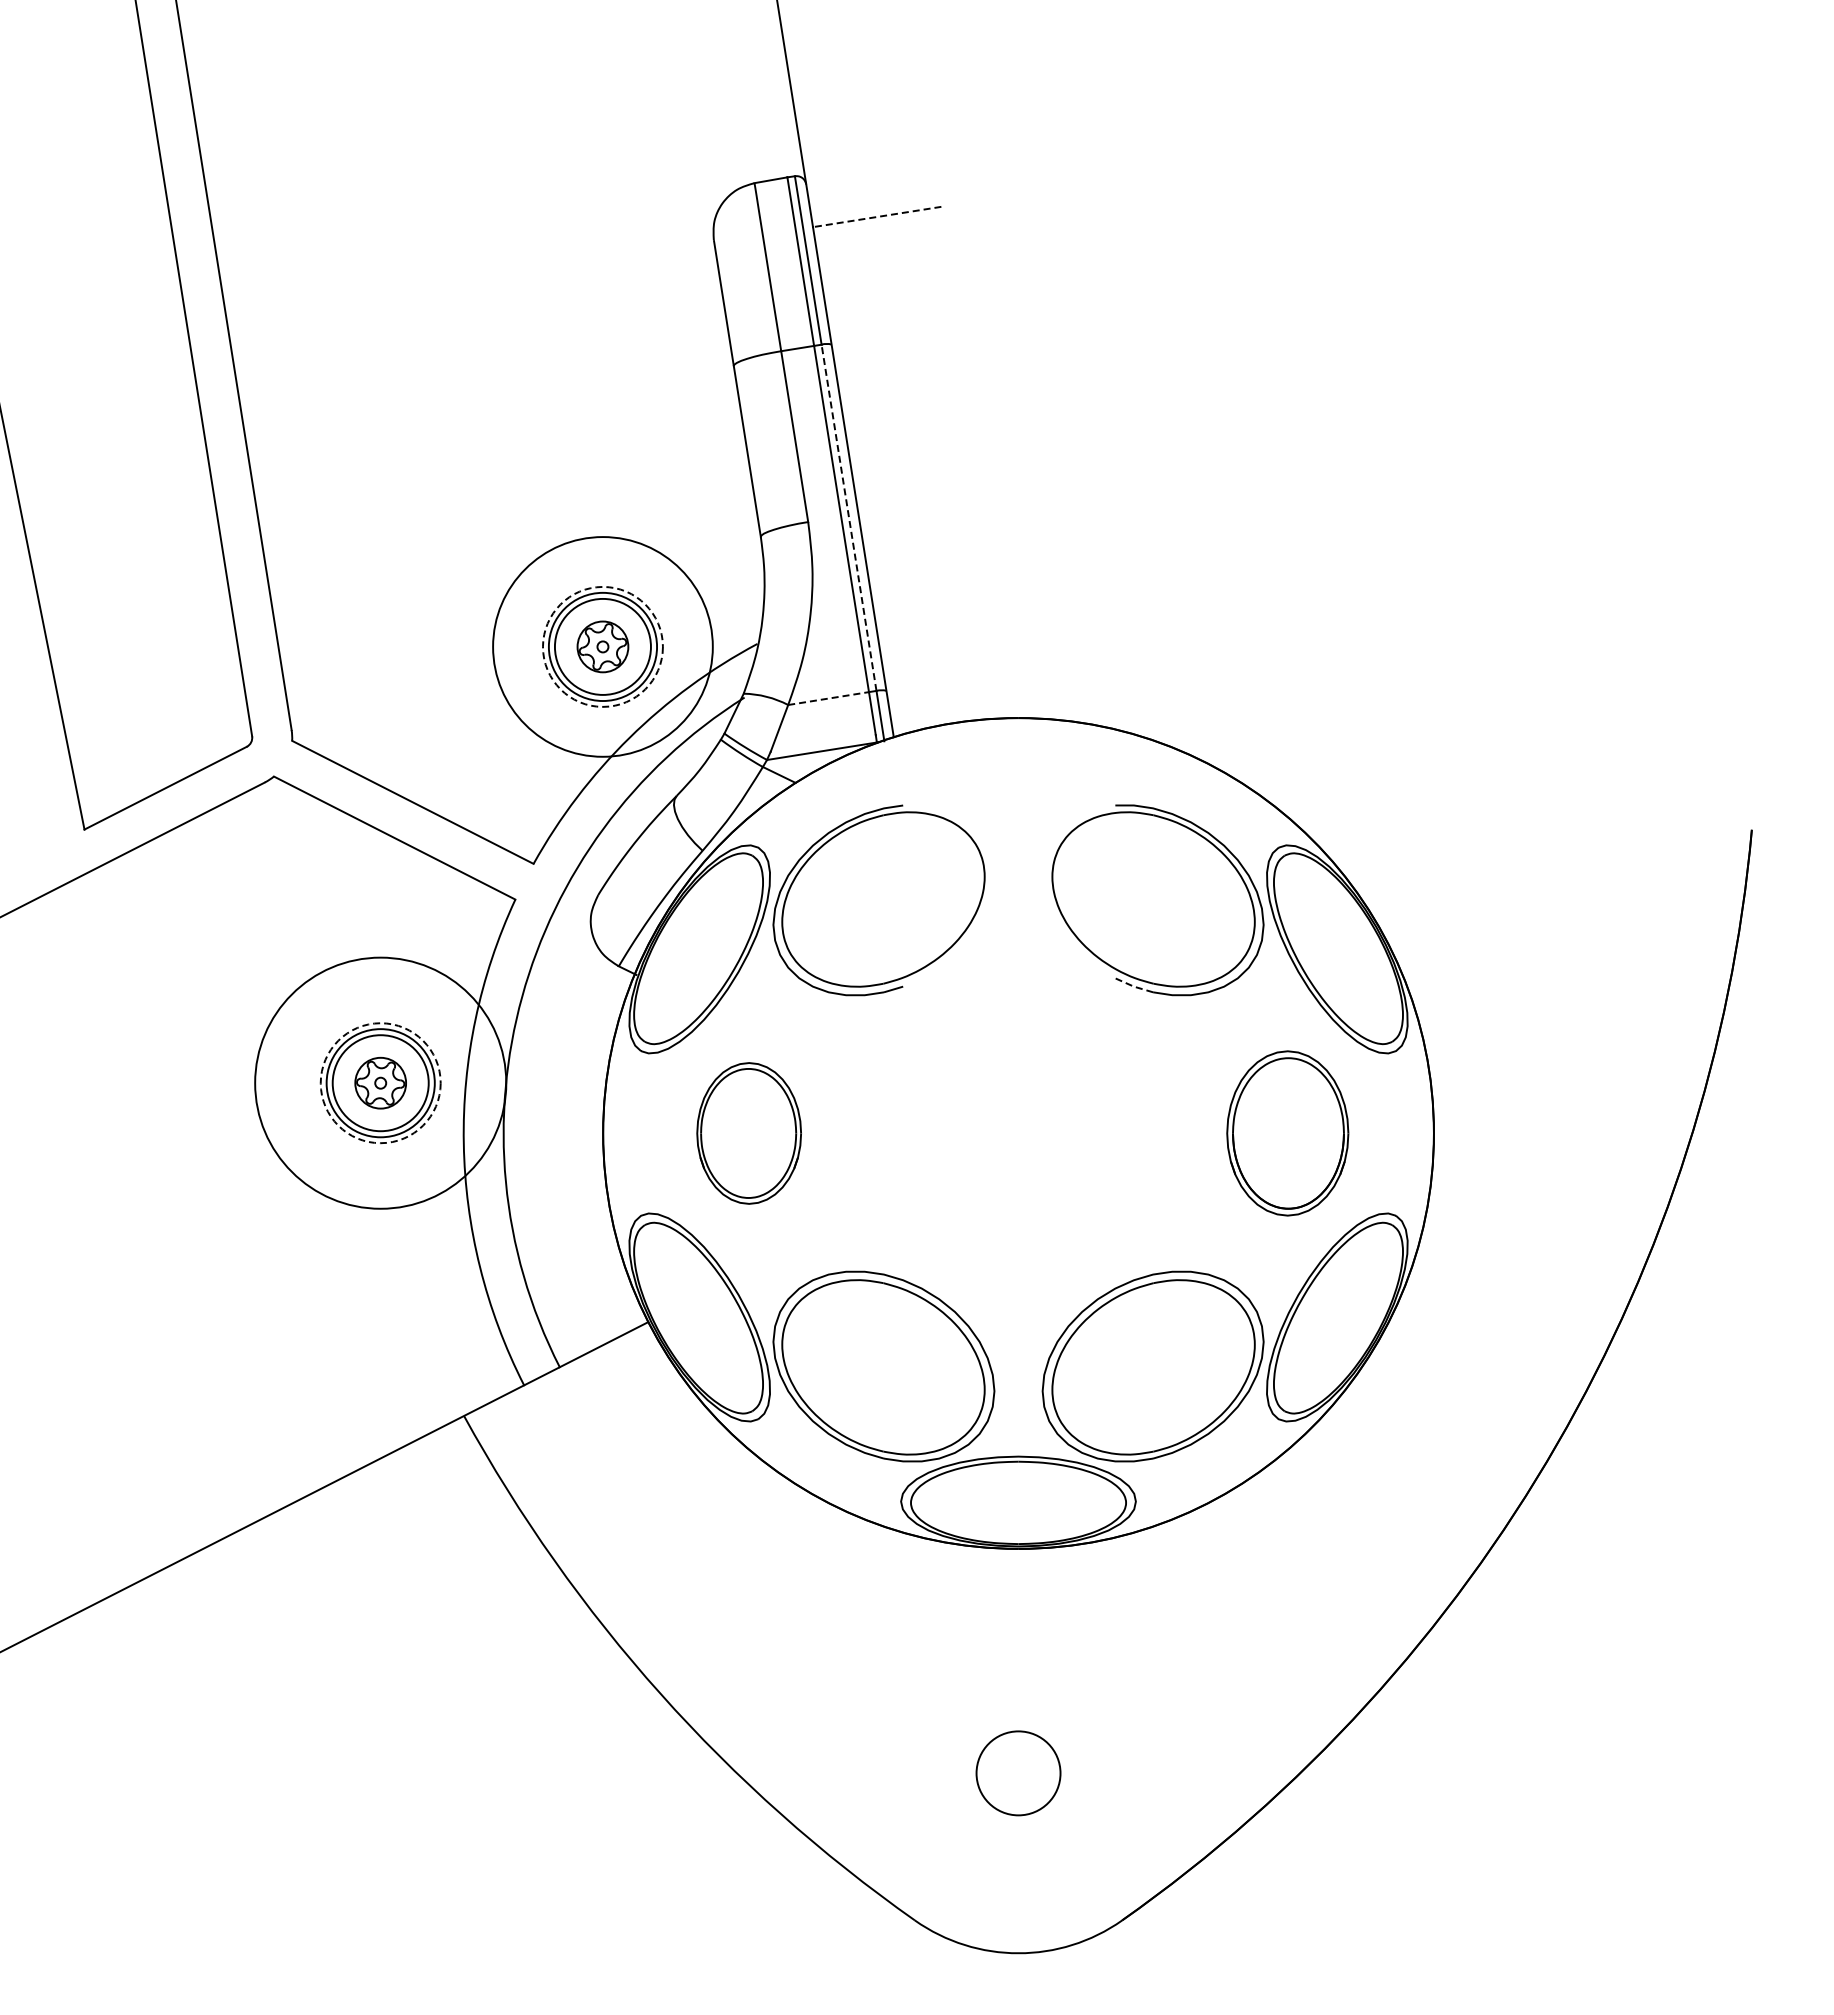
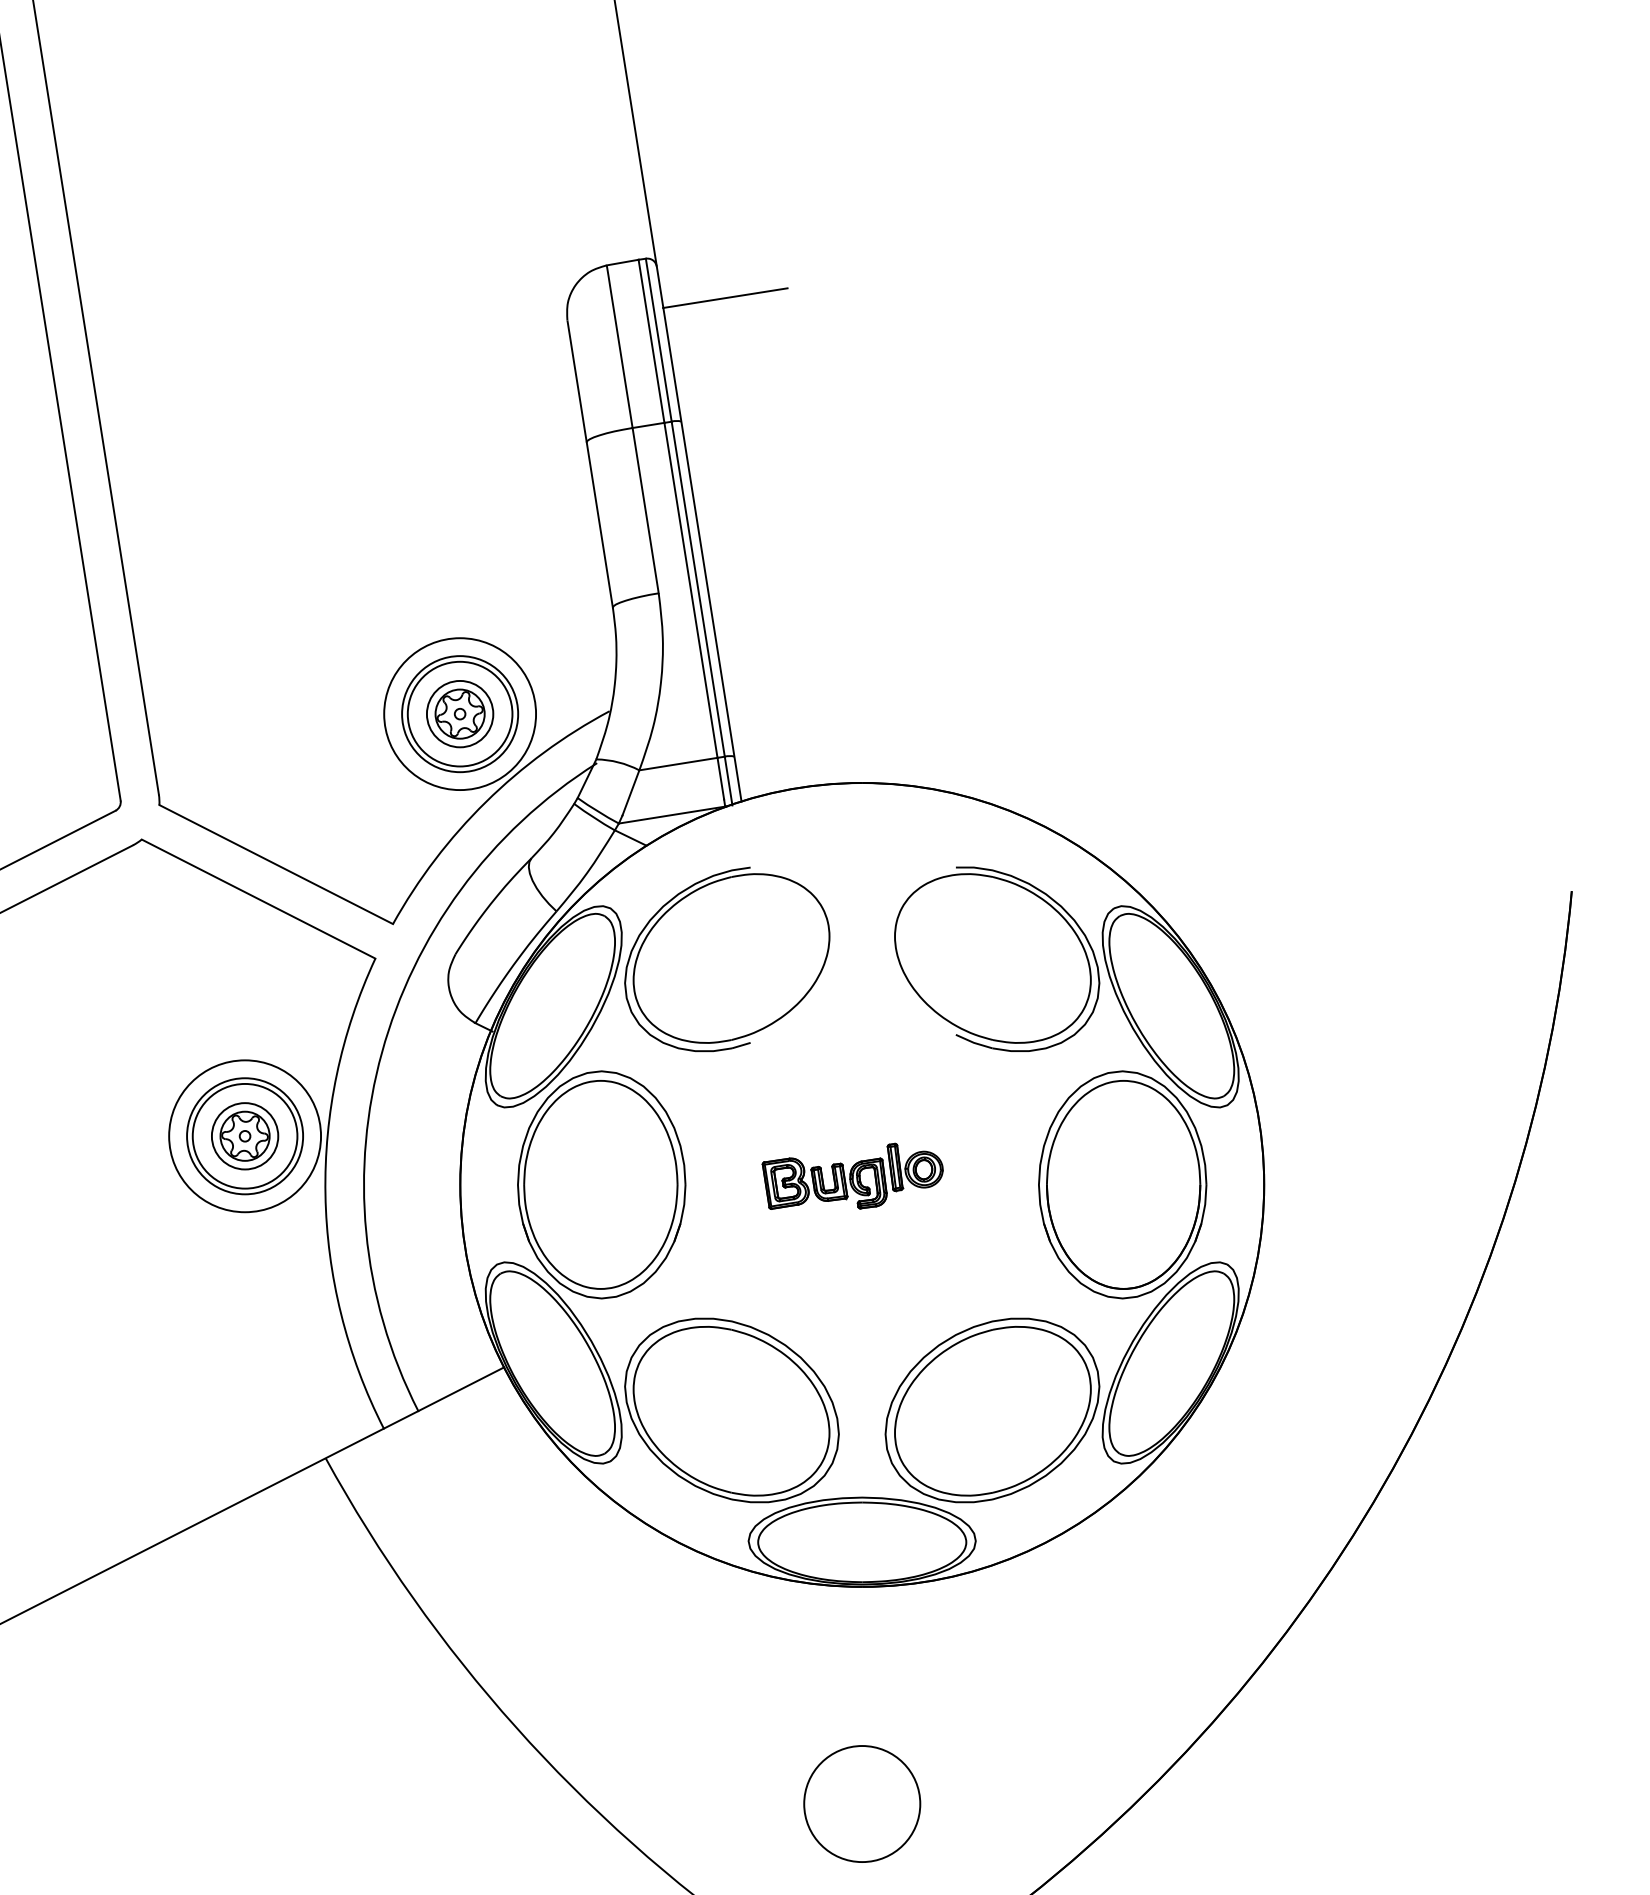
line: (877, 217) -> (725, 298), dashed -> solid
line: (848, 517) -> (697, 588), dashed -> solid
circle: (602, 646) -> (459, 713), dashed -> solid
circle: (602, 646) -> (459, 713), size x0.71
circle: (602, 646) -> (459, 713), size x0.71
line: (828, 698) -> (678, 764), dashed -> solid
line: (1133, 986) -> (973, 1042), dashed -> solid
circle: (380, 1082) -> (244, 1135), size x0.62
circle: (380, 1082) -> (244, 1135), size x0.71
circle: (380, 1083) -> (244, 1136), dashed -> solid
part: (1008, 1124) -> (852, 1176), added
part: (748, 1133) -> (600, 1184), size x1.67
part: (1287, 1133) -> (1122, 1184), size x1.43
circle: (1018, 1773) -> (862, 1804), size x1.43

